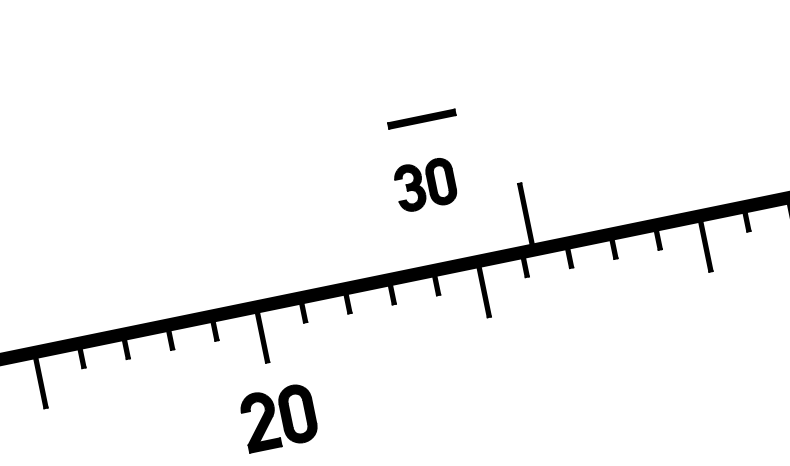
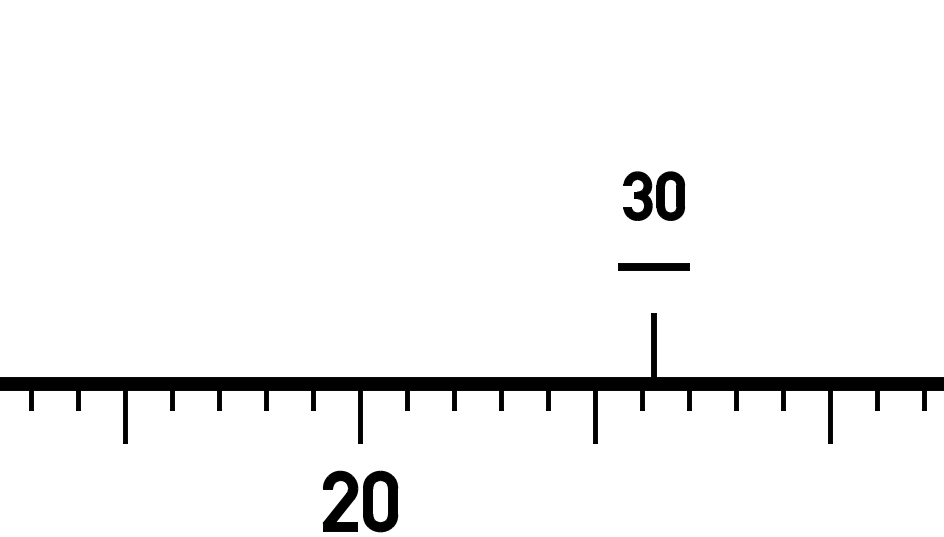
part: (421, 119) -> (653, 266), moved
part: (424, 184) -> (653, 195), moved

